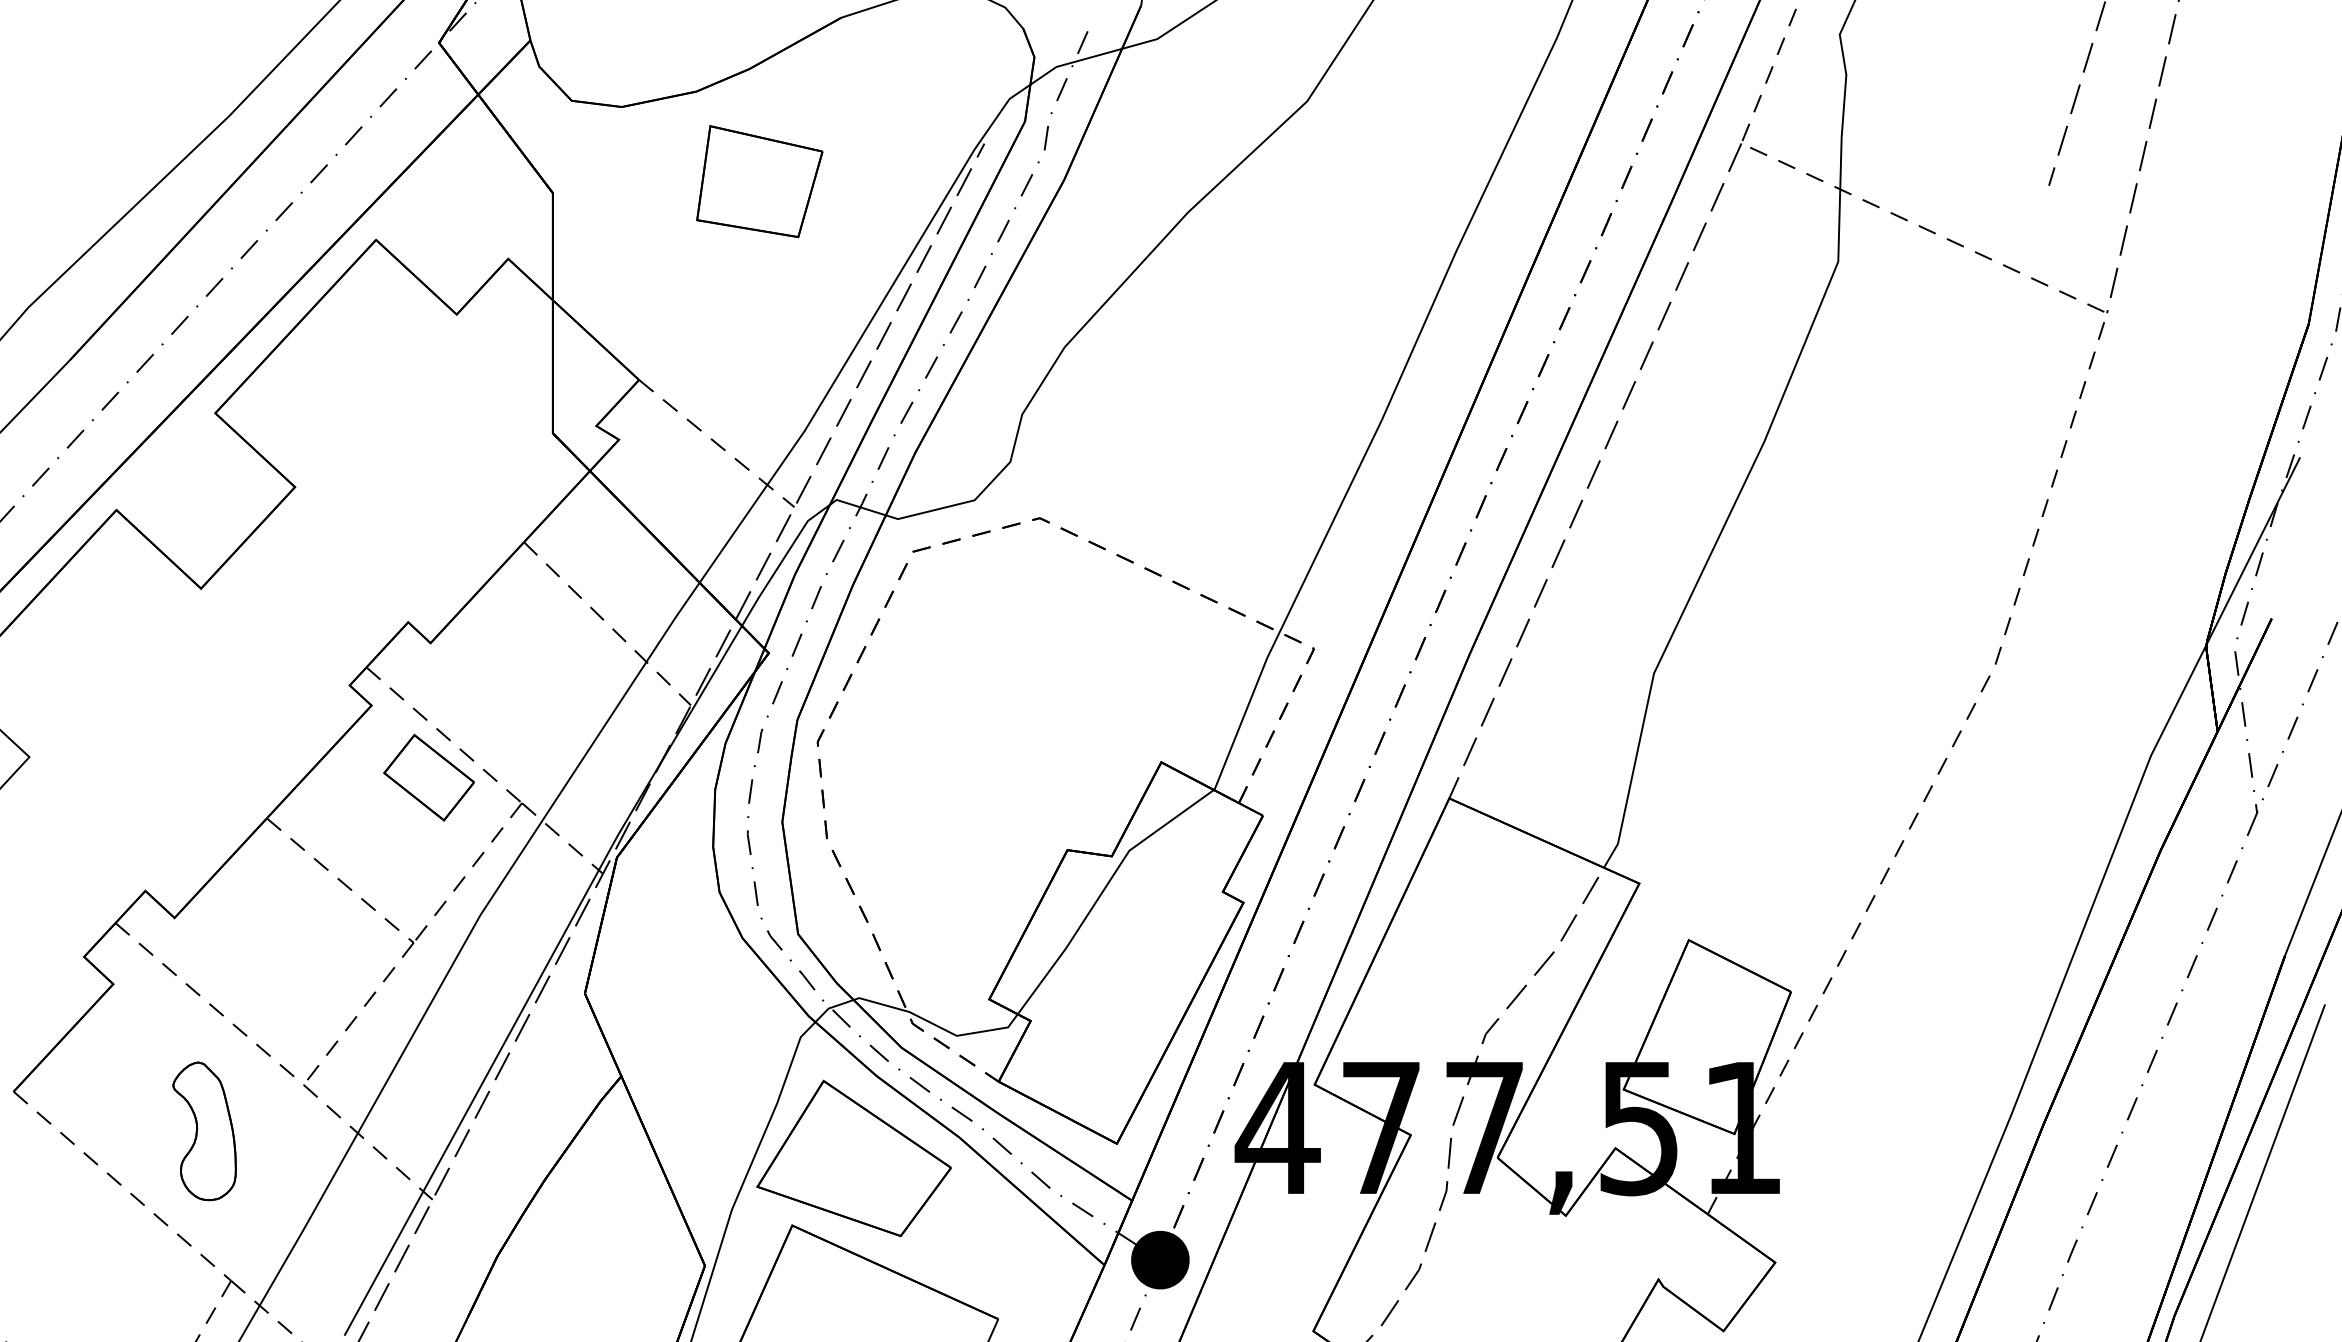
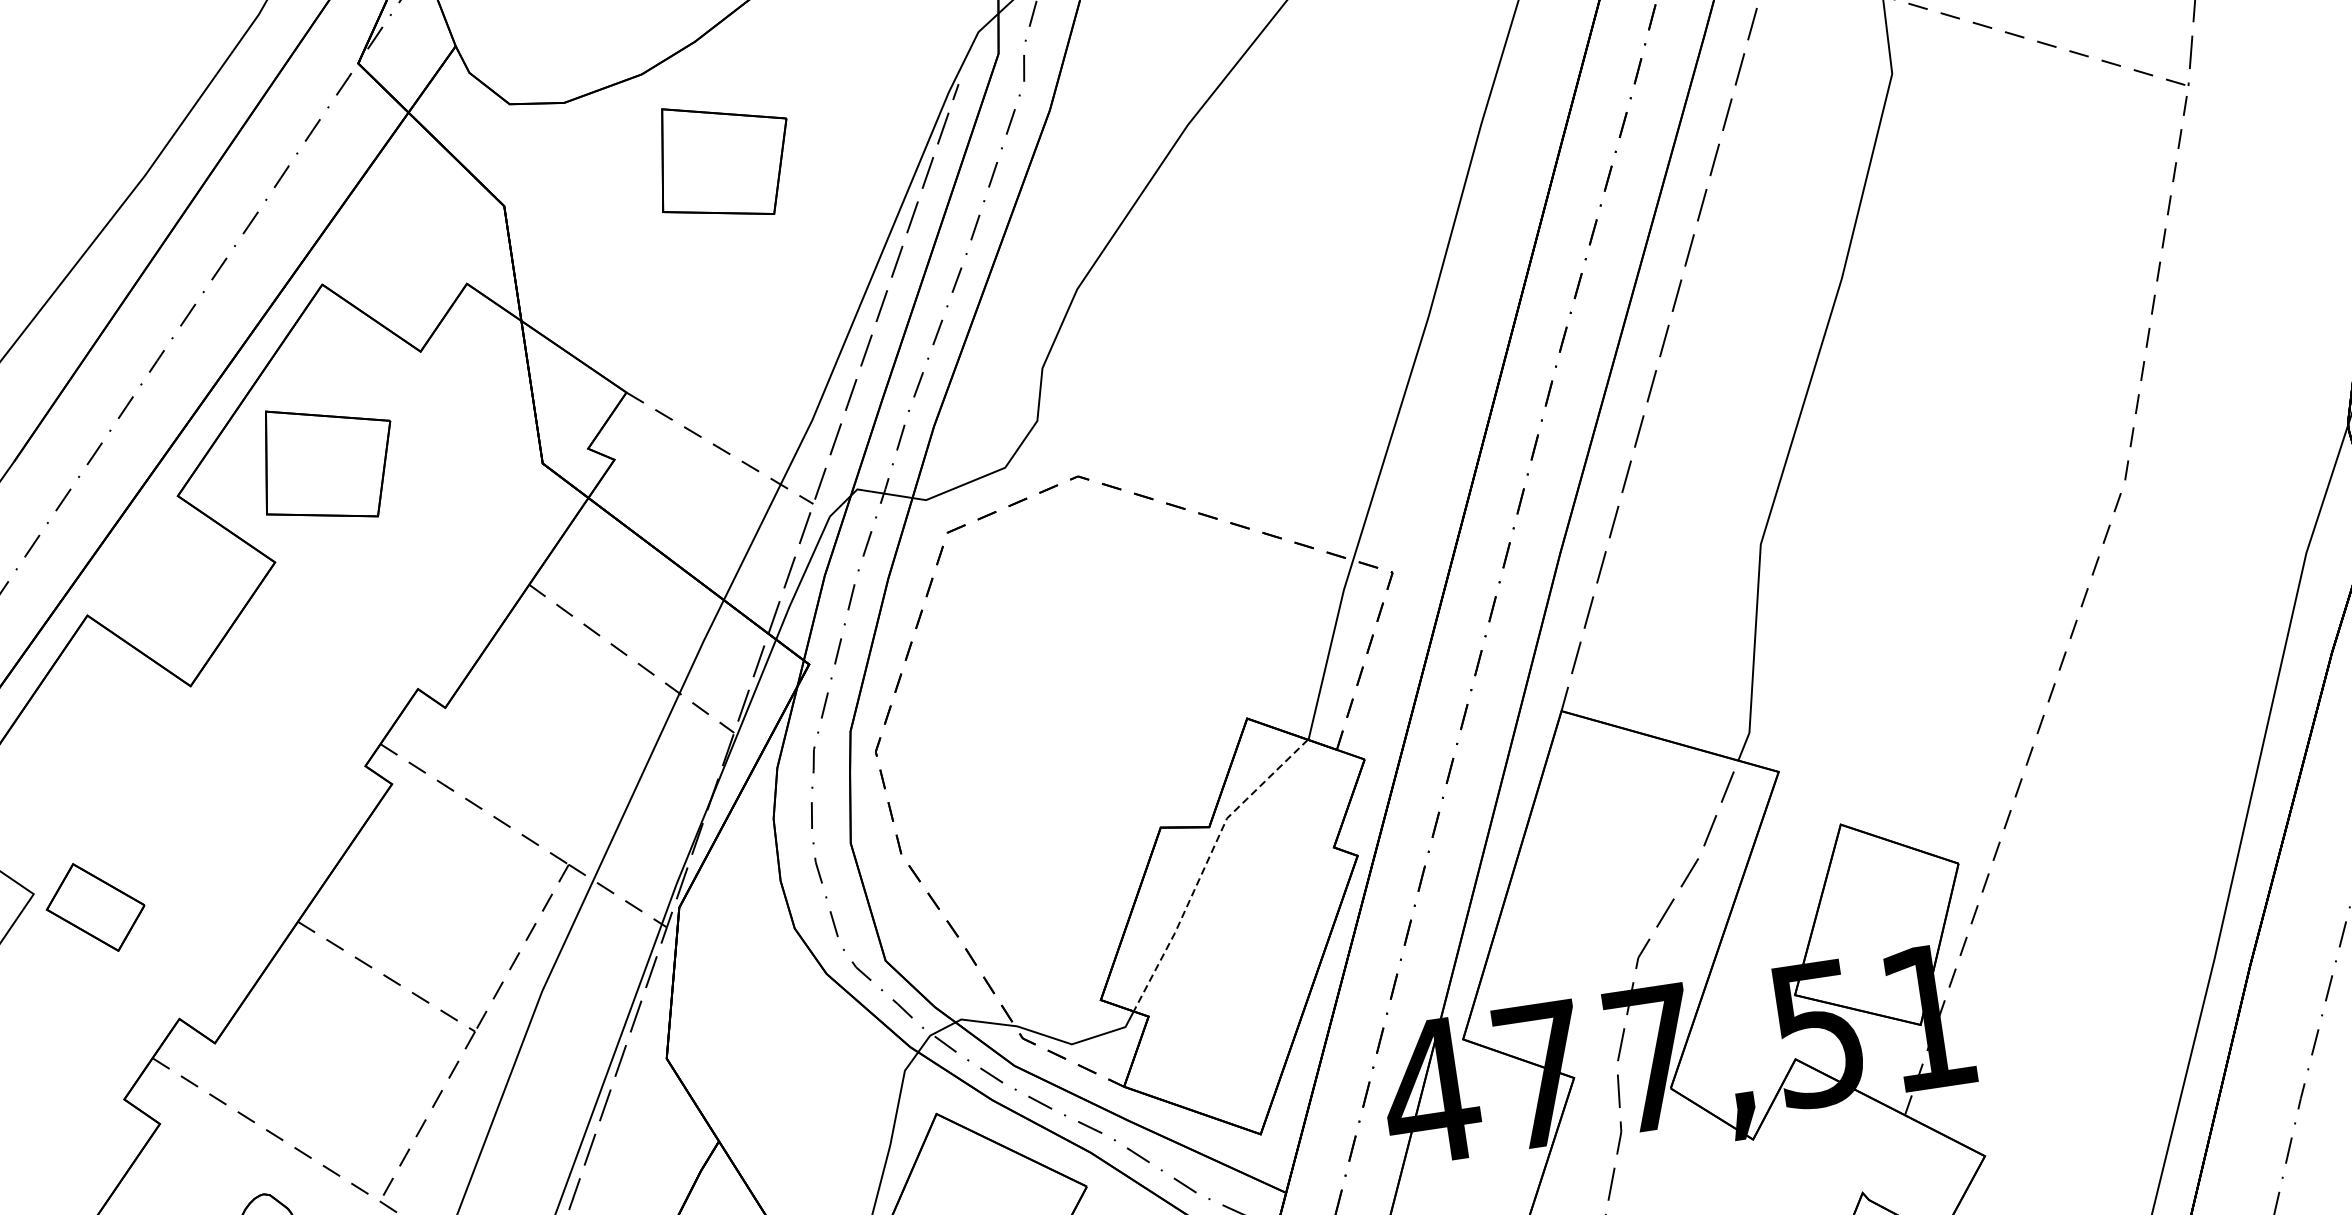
part: (356, 403) -> (327, 463), added
part: (428, 777) -> (94, 907), moved
line: (1103, 889) -> (1205, 864), solid -> dashed

